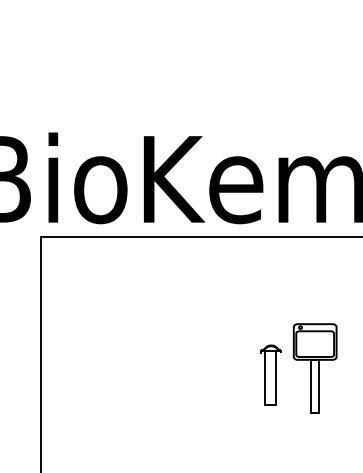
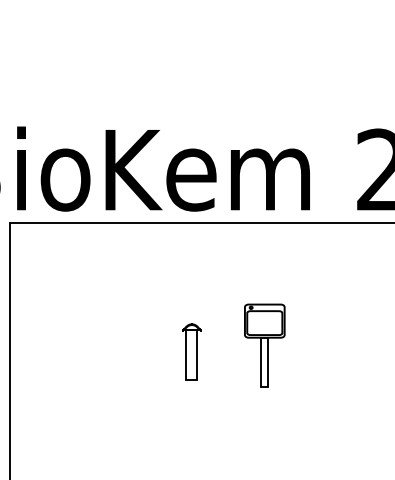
part: (270, 374) -> (191, 351), moved

